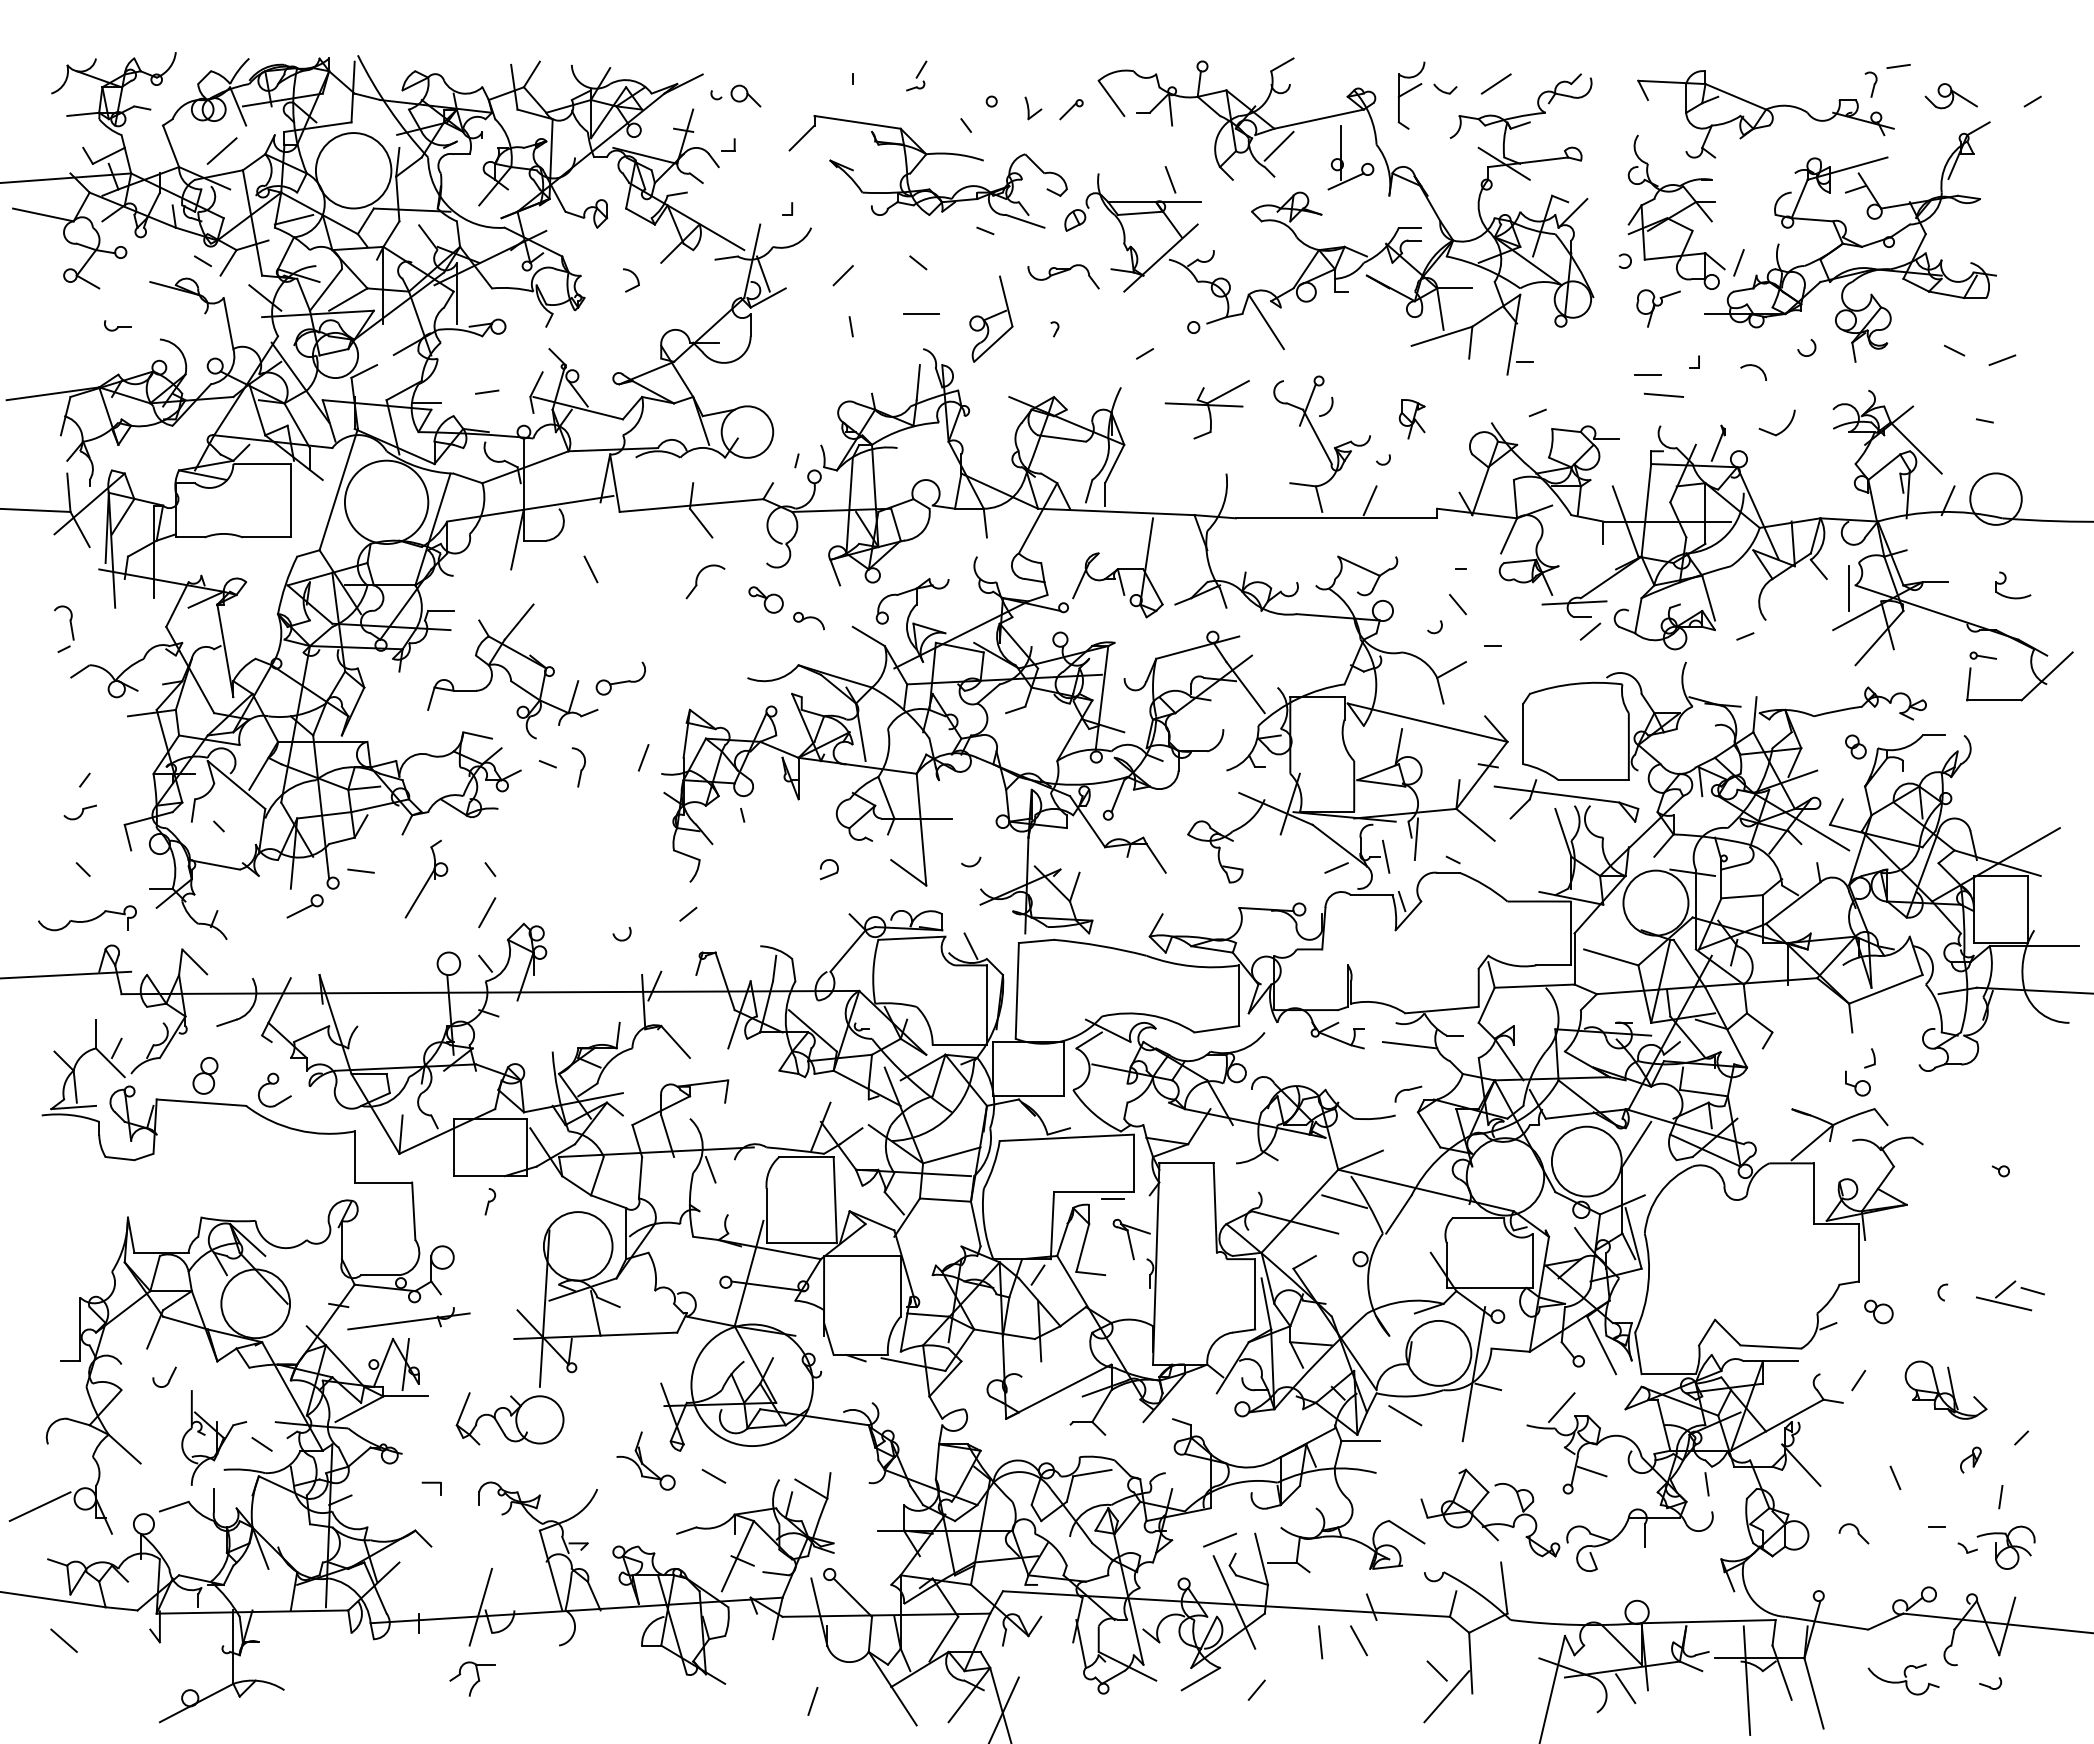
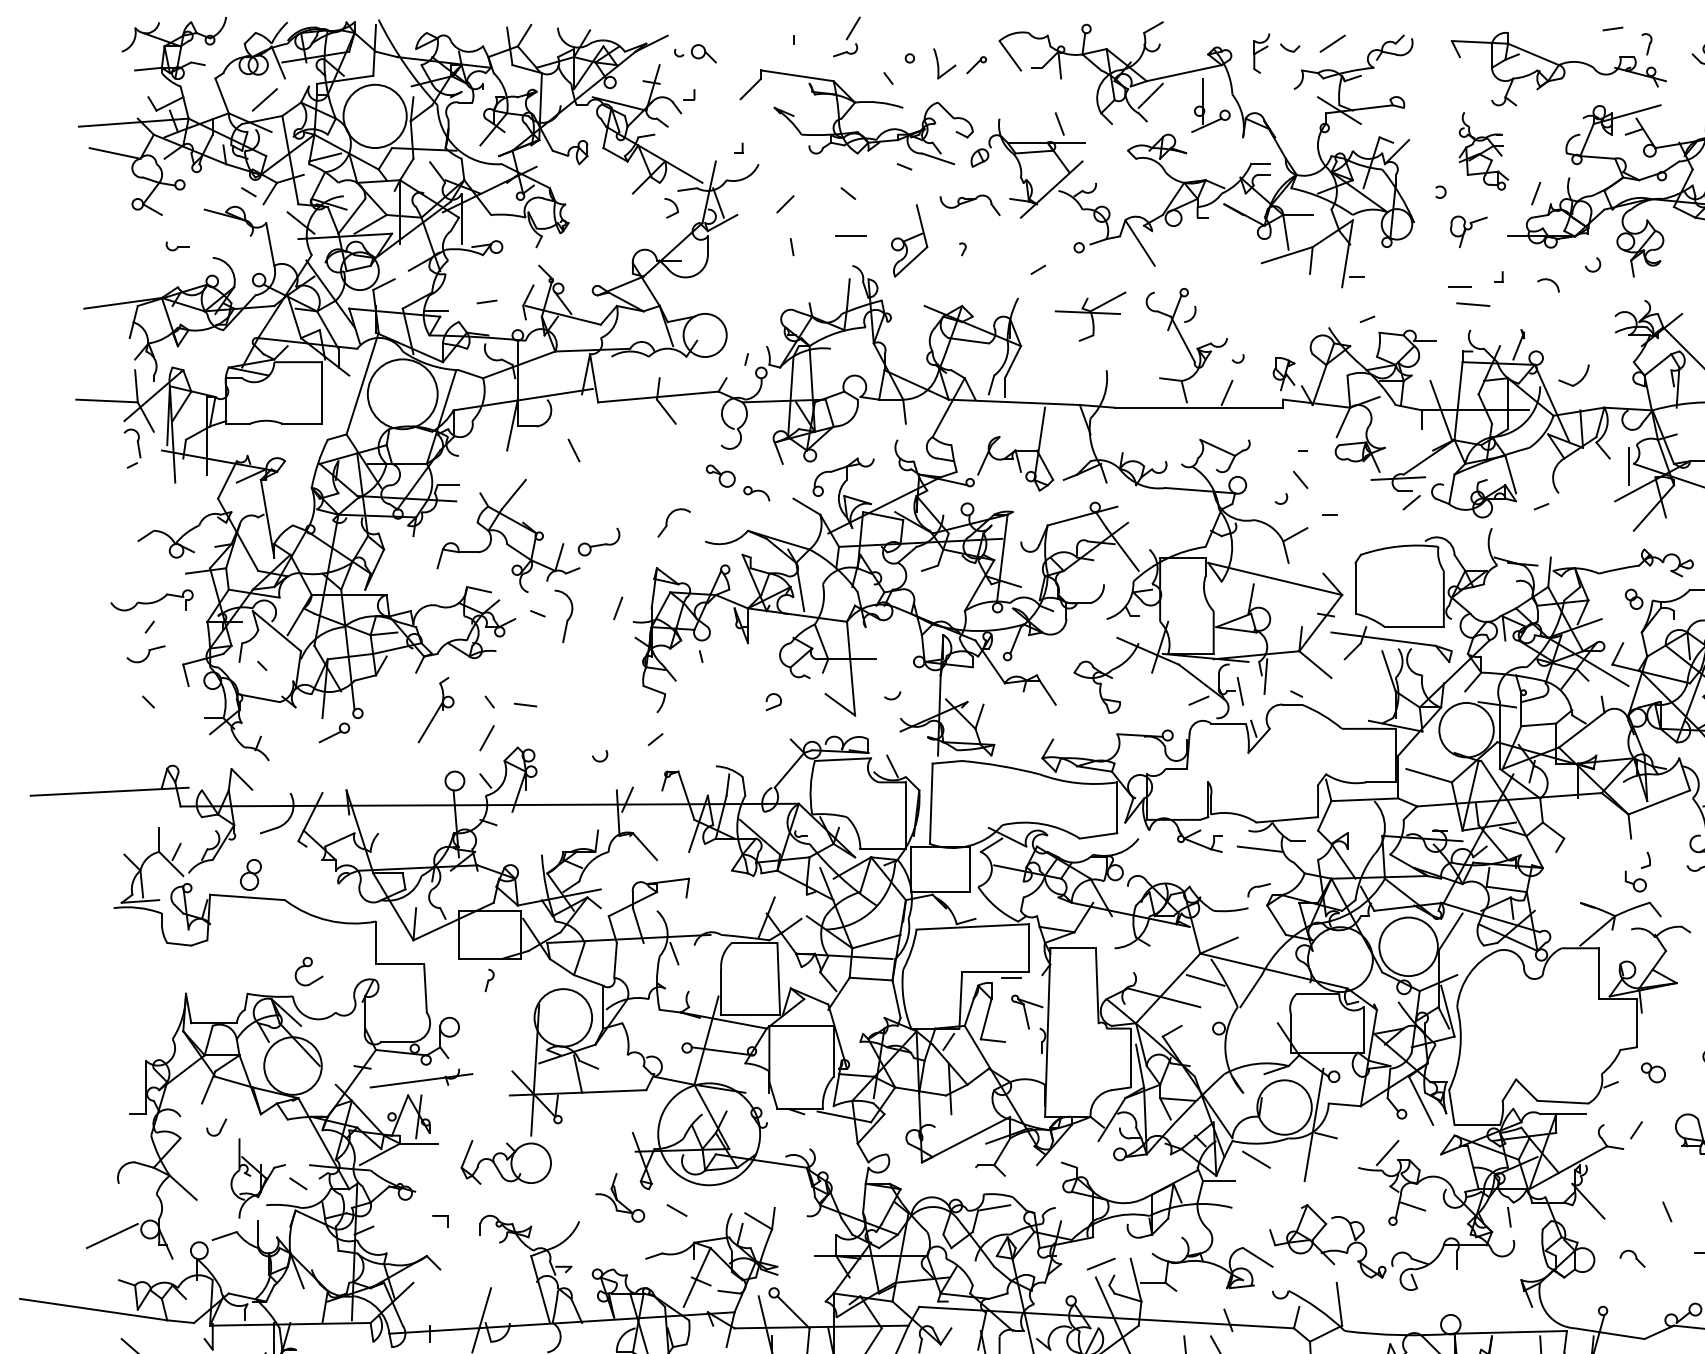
line: (1898, 66) -> (1612, 29), moved
part: (916, 75) -> (846, 36), size x1.6
part: (1411, 95) -> (1261, 53), size x0.7
part: (1033, 108) -> (944, 64), size x1.6
part: (1676, 211) -> (1483, 150), size x0.6
part: (631, 280) -> (671, 208), moved
part: (1411, 419) -> (1283, 374), moved
part: (1780, 431) -> (1576, 382), moved
part: (697, 581) -> (667, 522), moved
part: (70, 628) -> (137, 448), moved
part: (578, 767) -> (563, 616), size x1.6
part: (79, 812) -> (145, 654), size x1.4
line: (360, 870) -> (525, 704), moved
part: (87, 918) -> (152, 600), moved
part: (274, 1089) -> (308, 971), moved

